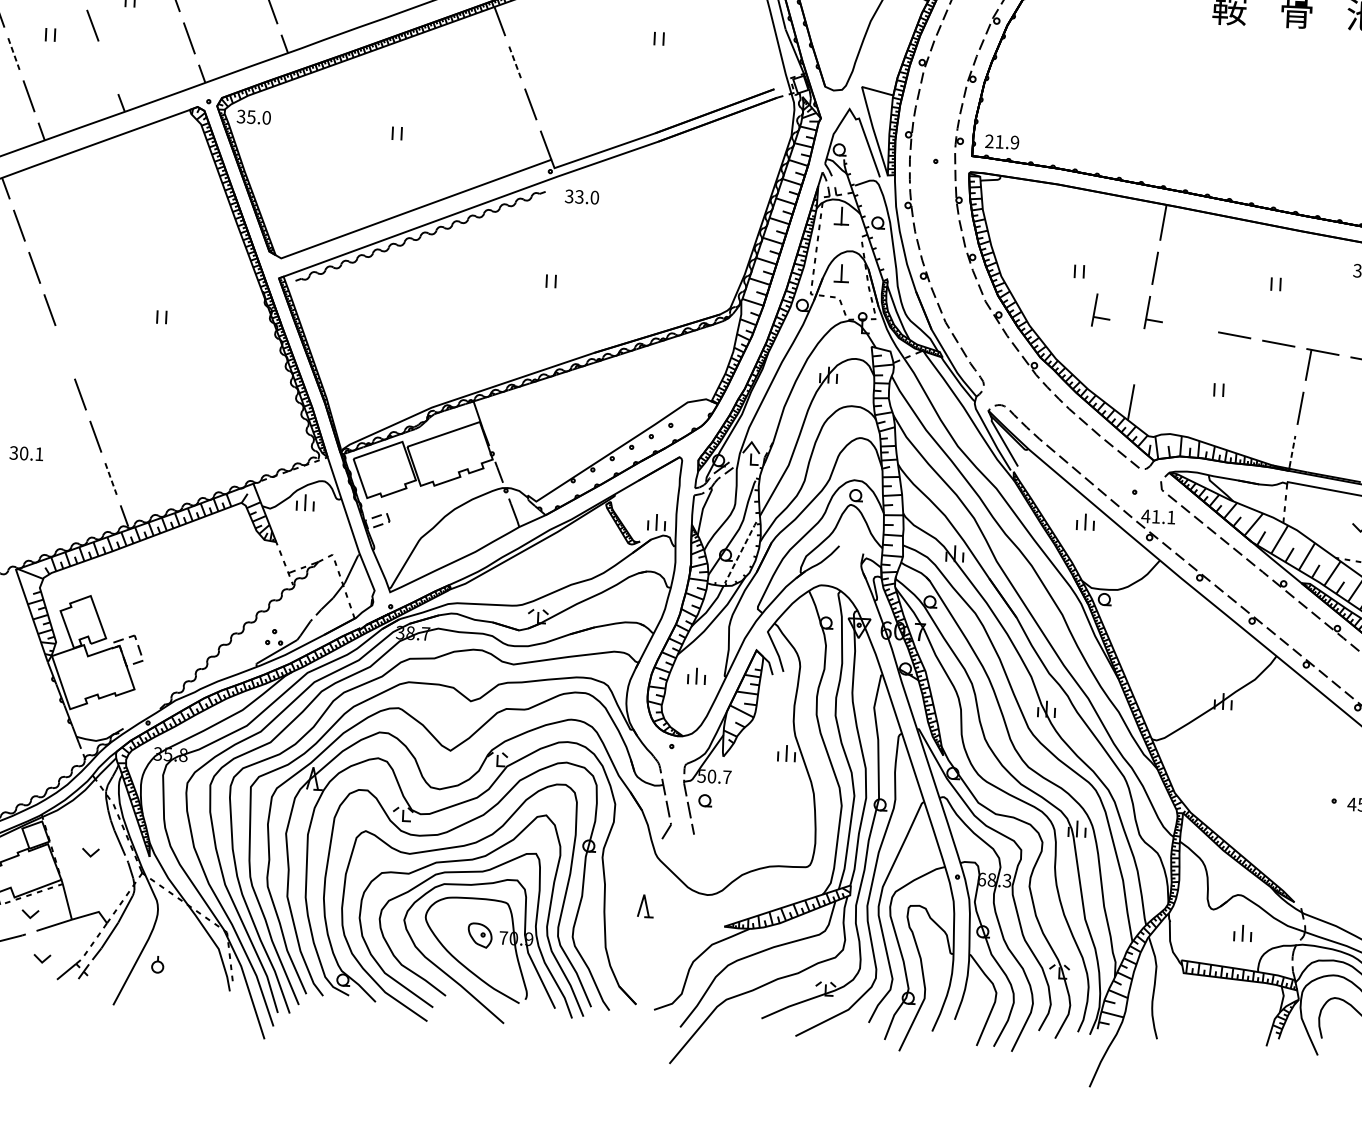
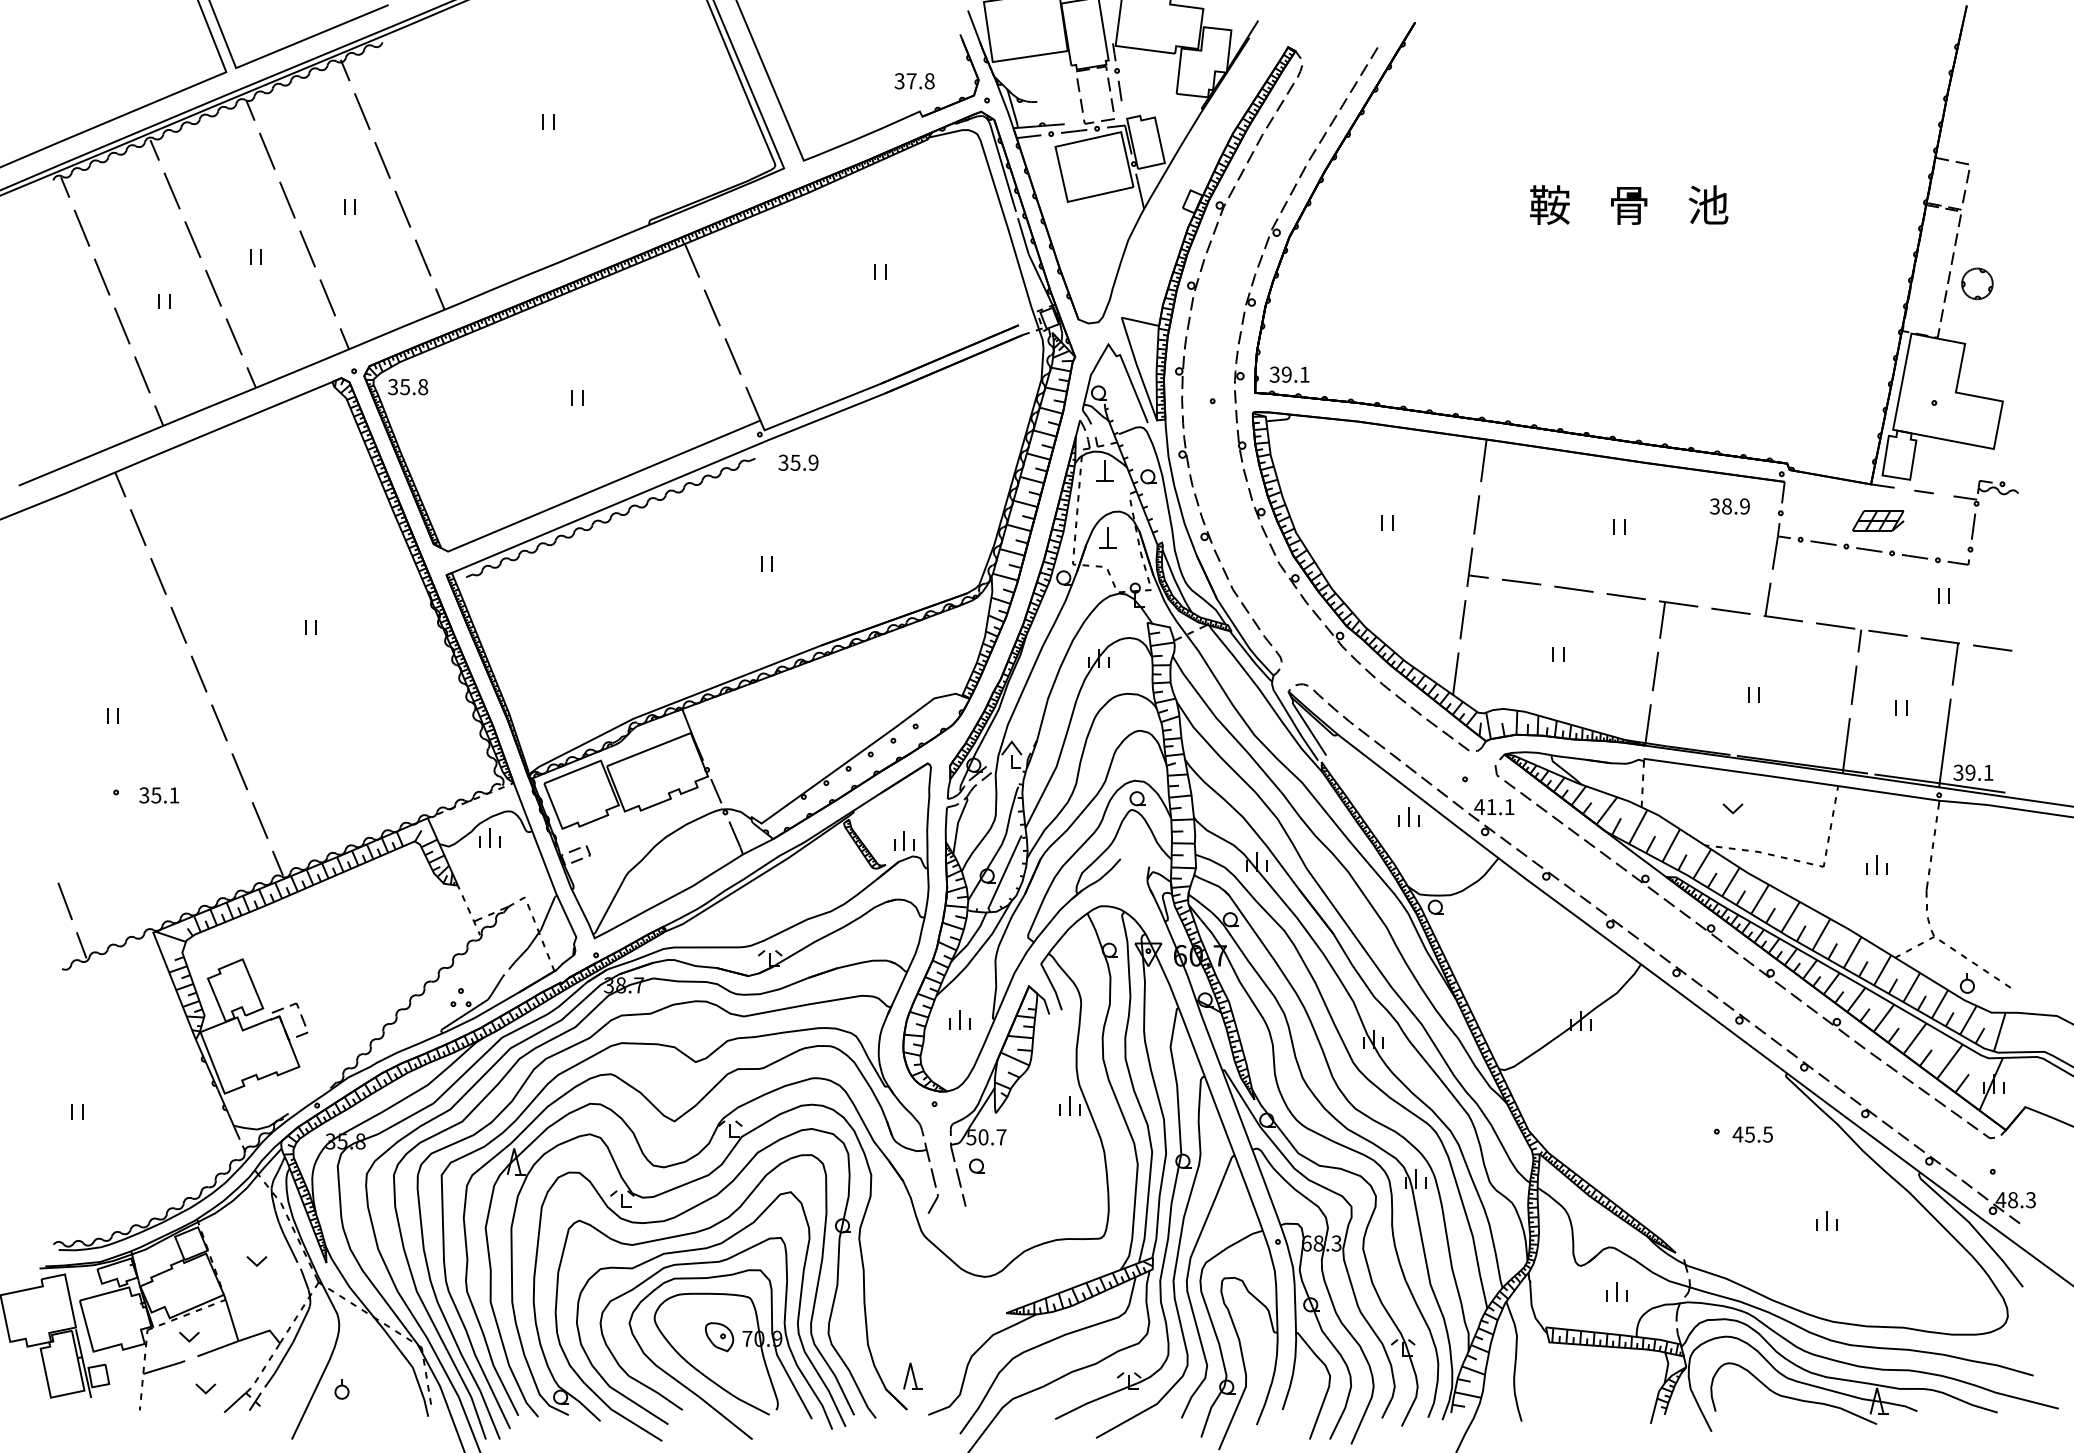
line: (14, 54) -> (122, 326), dashed -> solid
line: (515, 62) -> (712, 308), dashed -> solid
line: (107, 67) -> (233, 336), added
text: (267, 117) -> (423, 386), 35.0 -> 35.8
text: (1002, 141) -> (1289, 374), 21.9 -> 39.1
text: (587, 197) -> (804, 462), 33.0 -> 35.9
part: (1096, 307) -> (1409, 564), removed
line: (1190, 326) -> (1521, 581), added
line: (64, 351) -> (198, 673), added
line: (1138, 356) -> (1462, 619), added
line: (1292, 451) -> (1648, 722), dashed -> solid
text: (24, 453) -> (156, 795), 30.1 -> 35.1
line: (111, 478) -> (260, 820), dashed -> solid
line: (740, 552) -> (1004, 872), dashed -> solid
part: (645, 905) -> (912, 1375), moved

